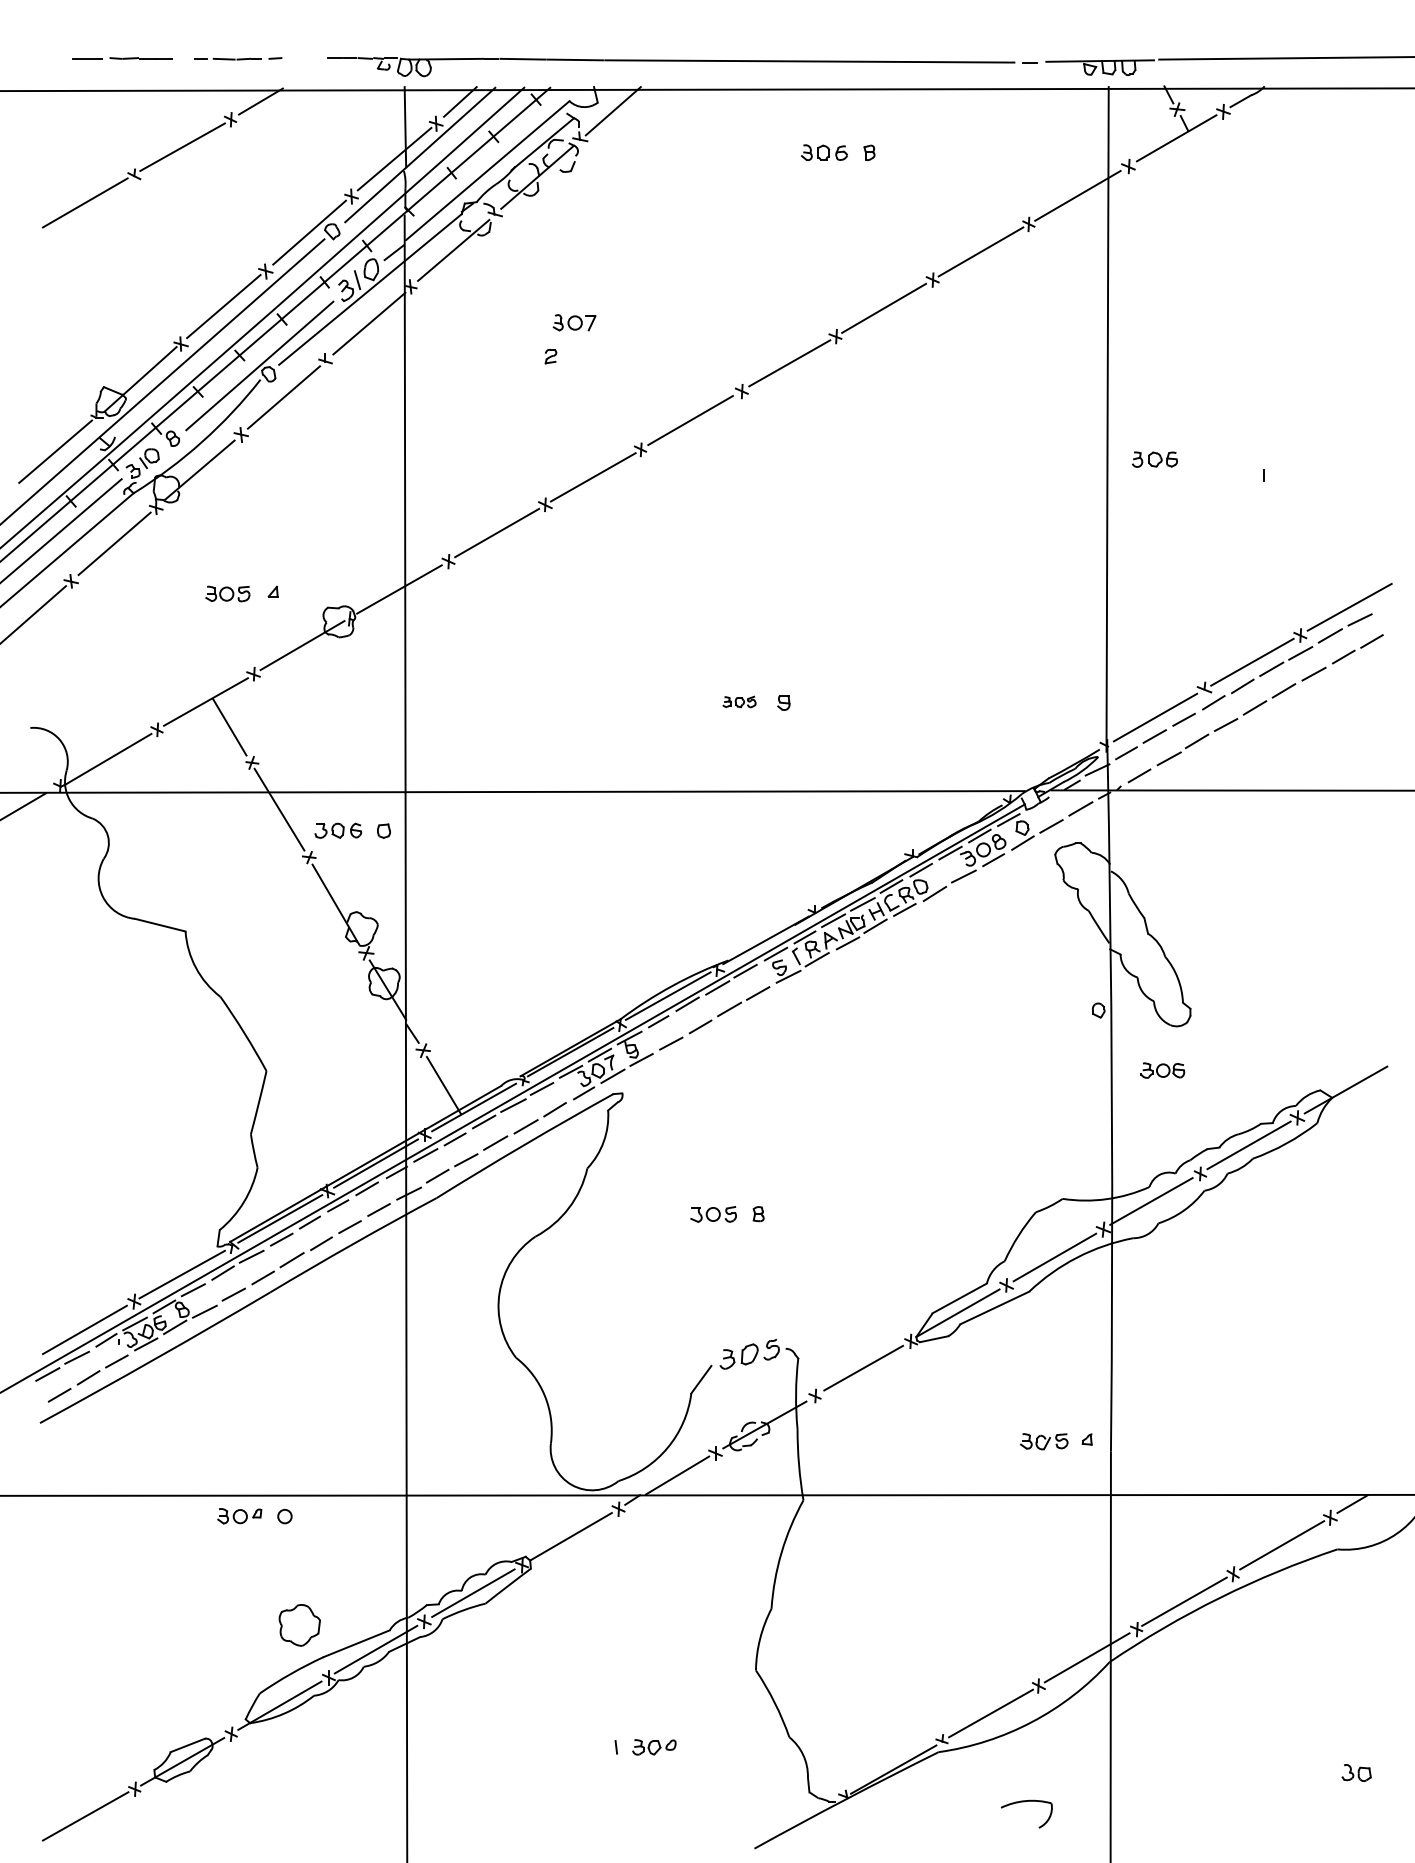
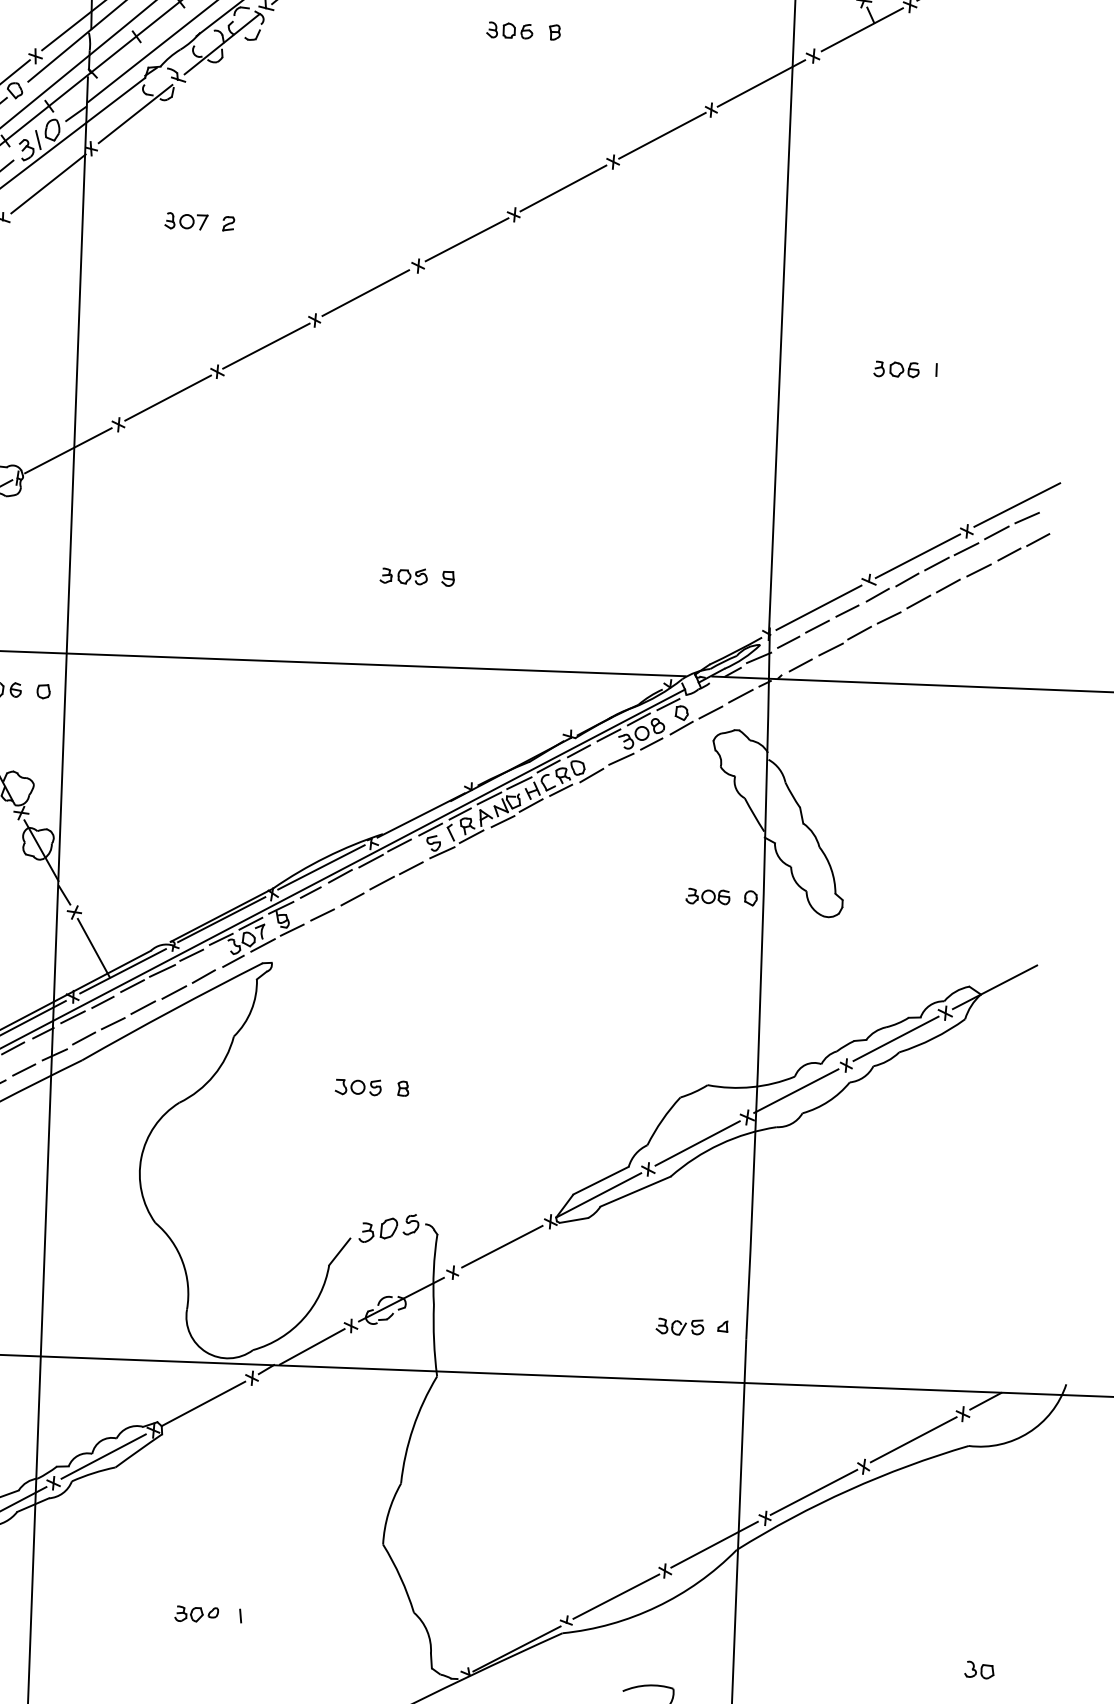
part: (574, 322) -> (186, 221), moved
part: (1154, 459) -> (896, 369), moved
part: (739, 701) -> (403, 575), size x1.43
part: (1162, 1070) -> (707, 896), moved
part: (654, 1747) -> (196, 1614), moved

